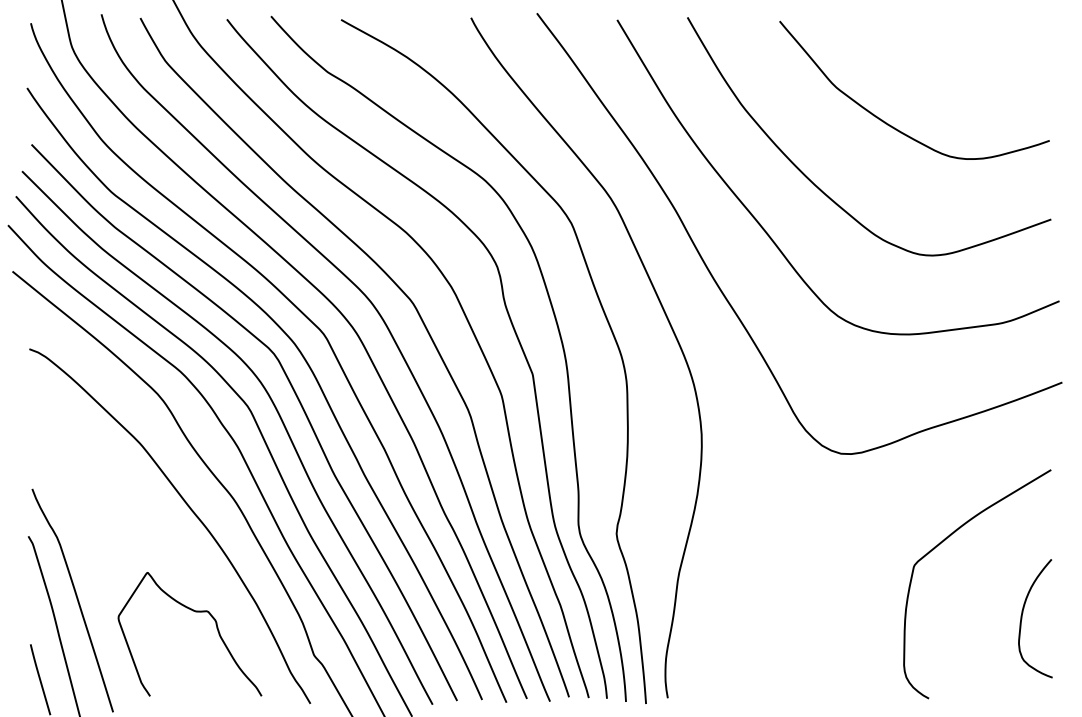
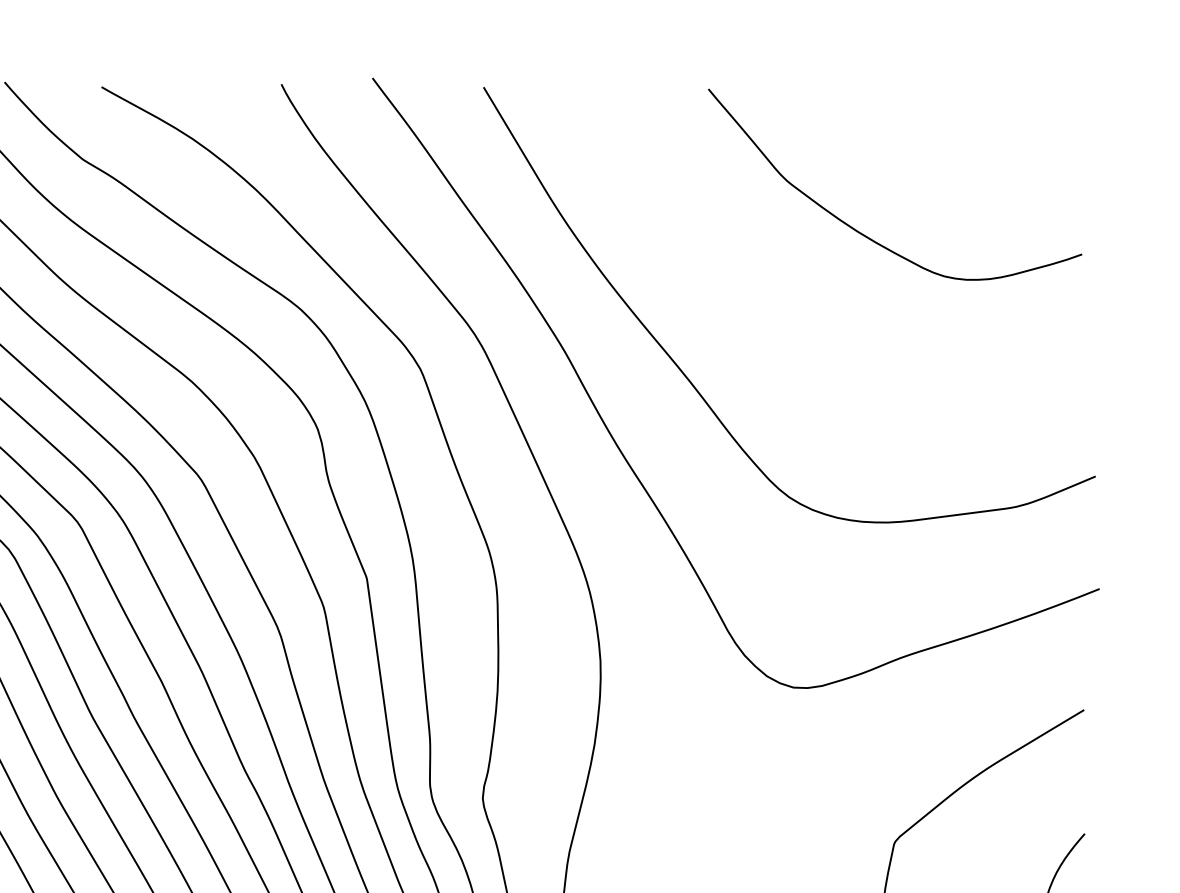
curve: (818, 186) -> (762, 317), removed

